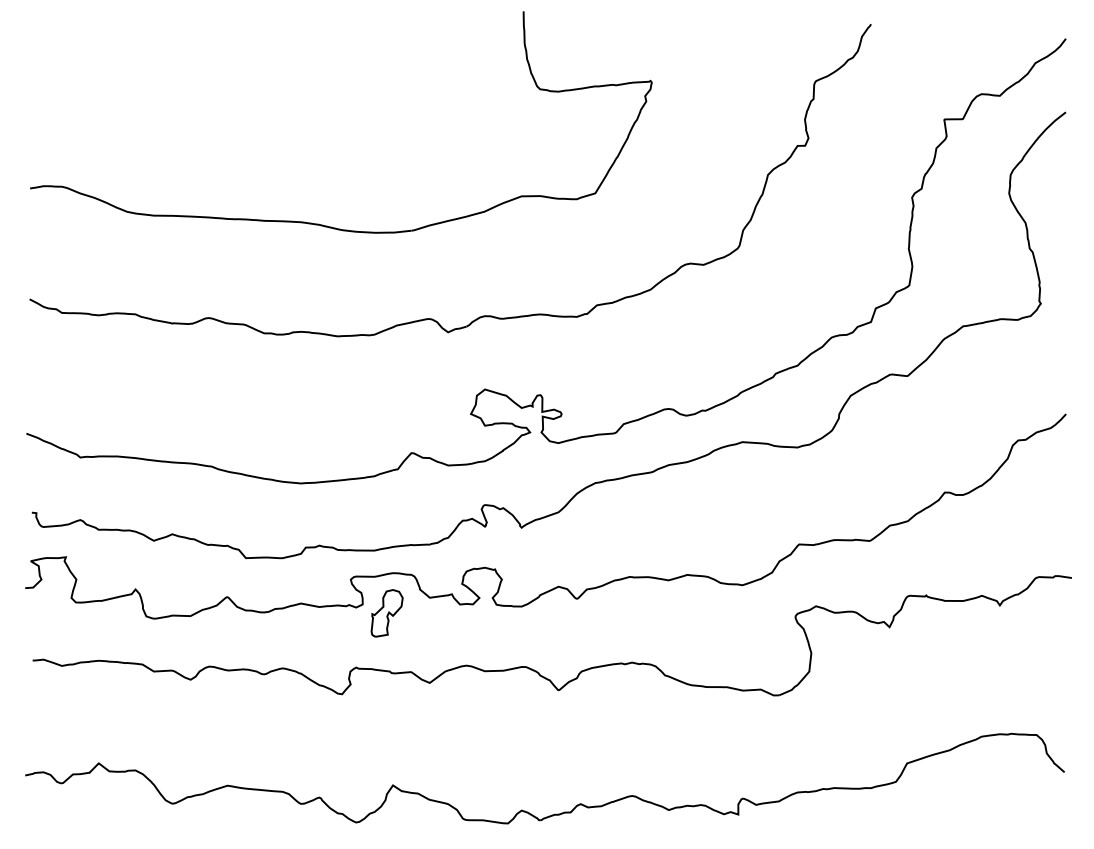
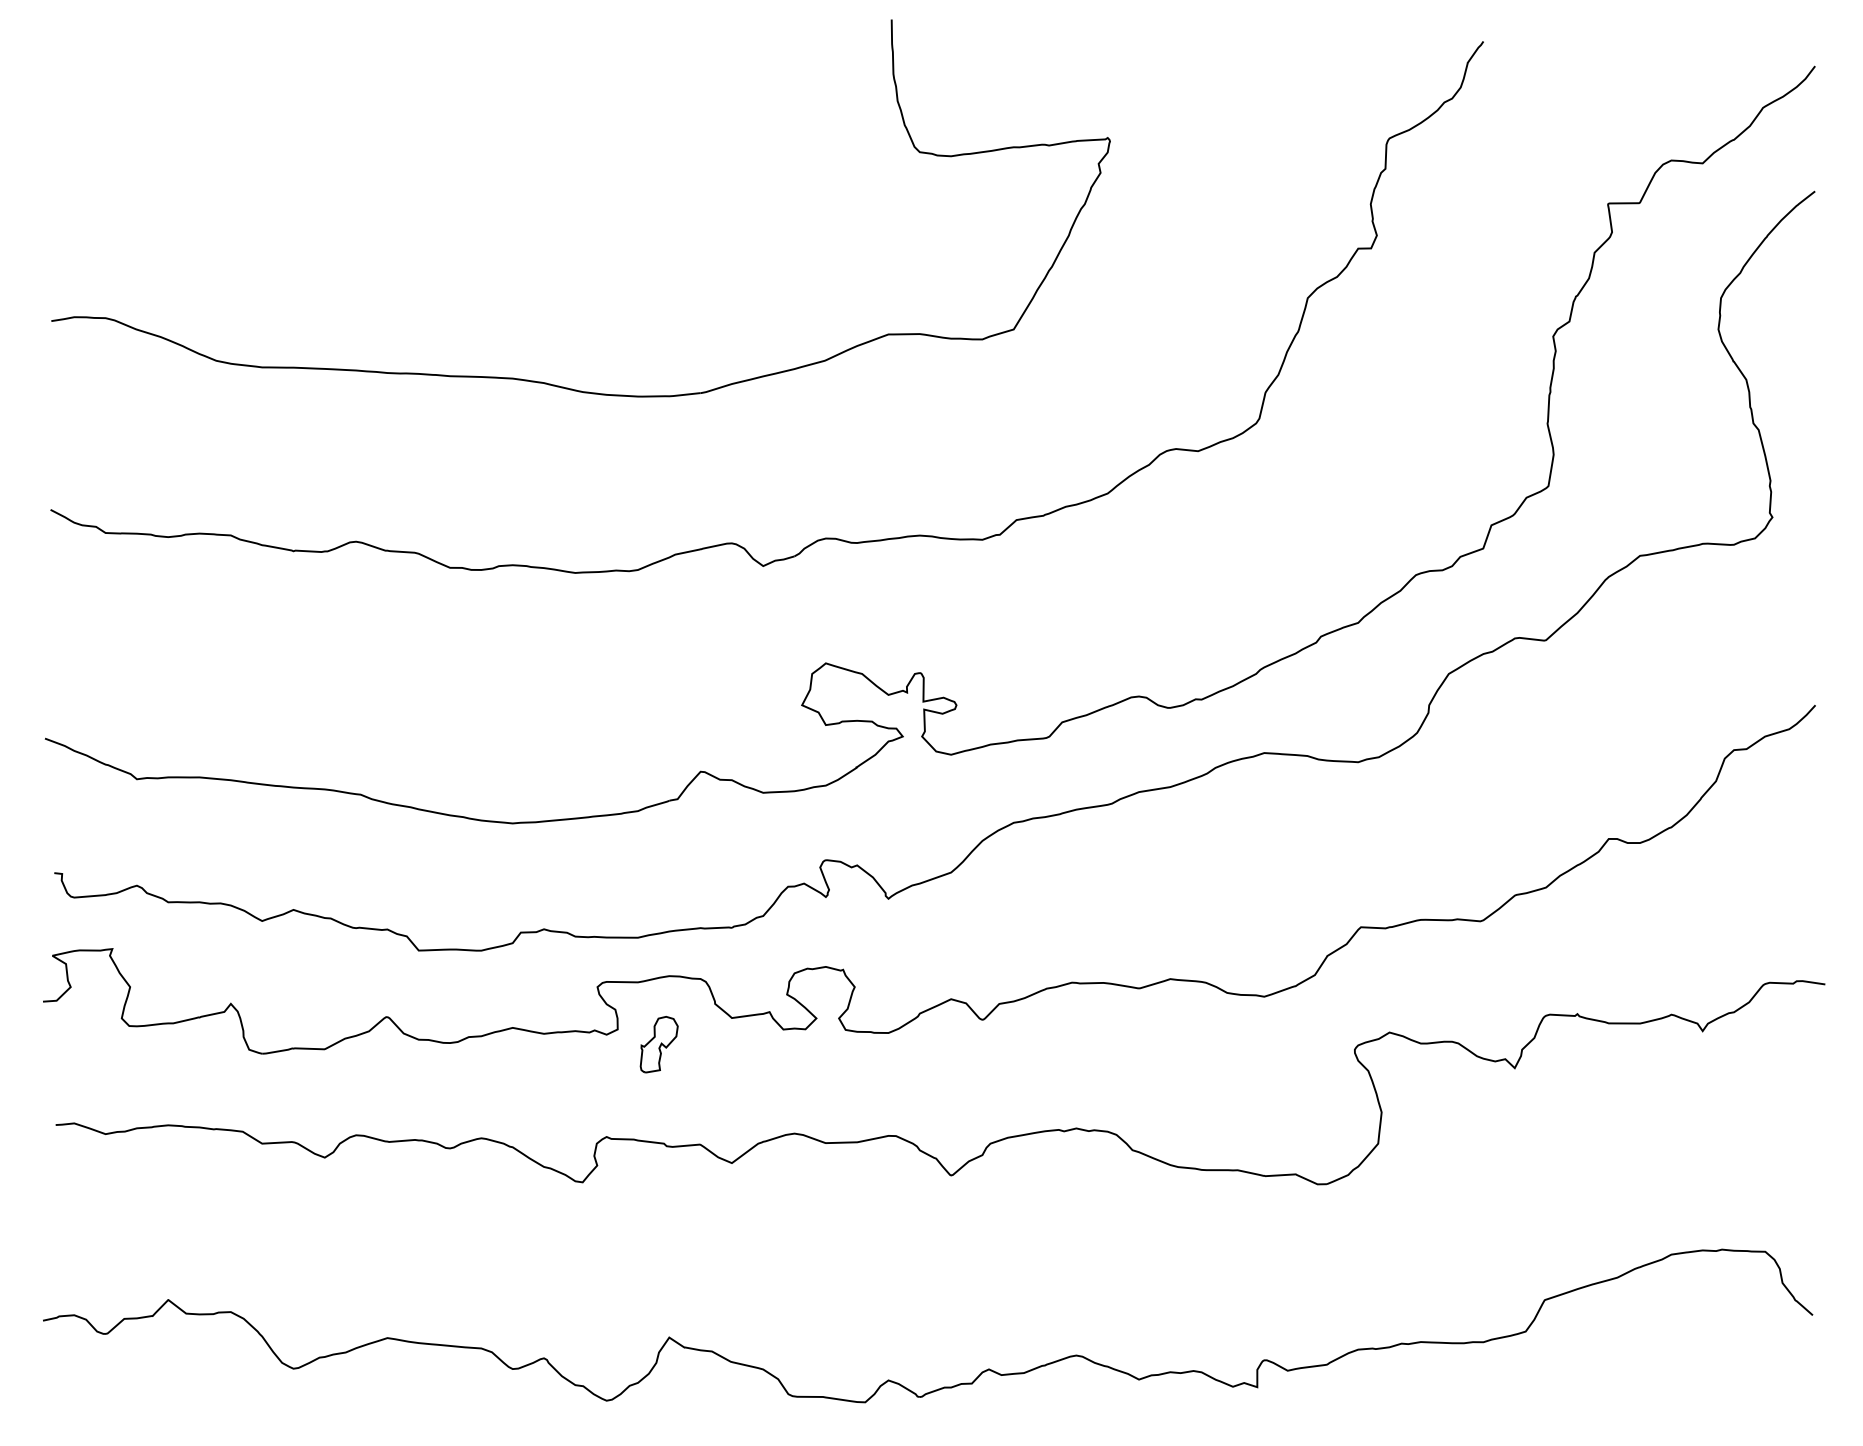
part: (386, 613) -> (658, 1044), size x0.7

